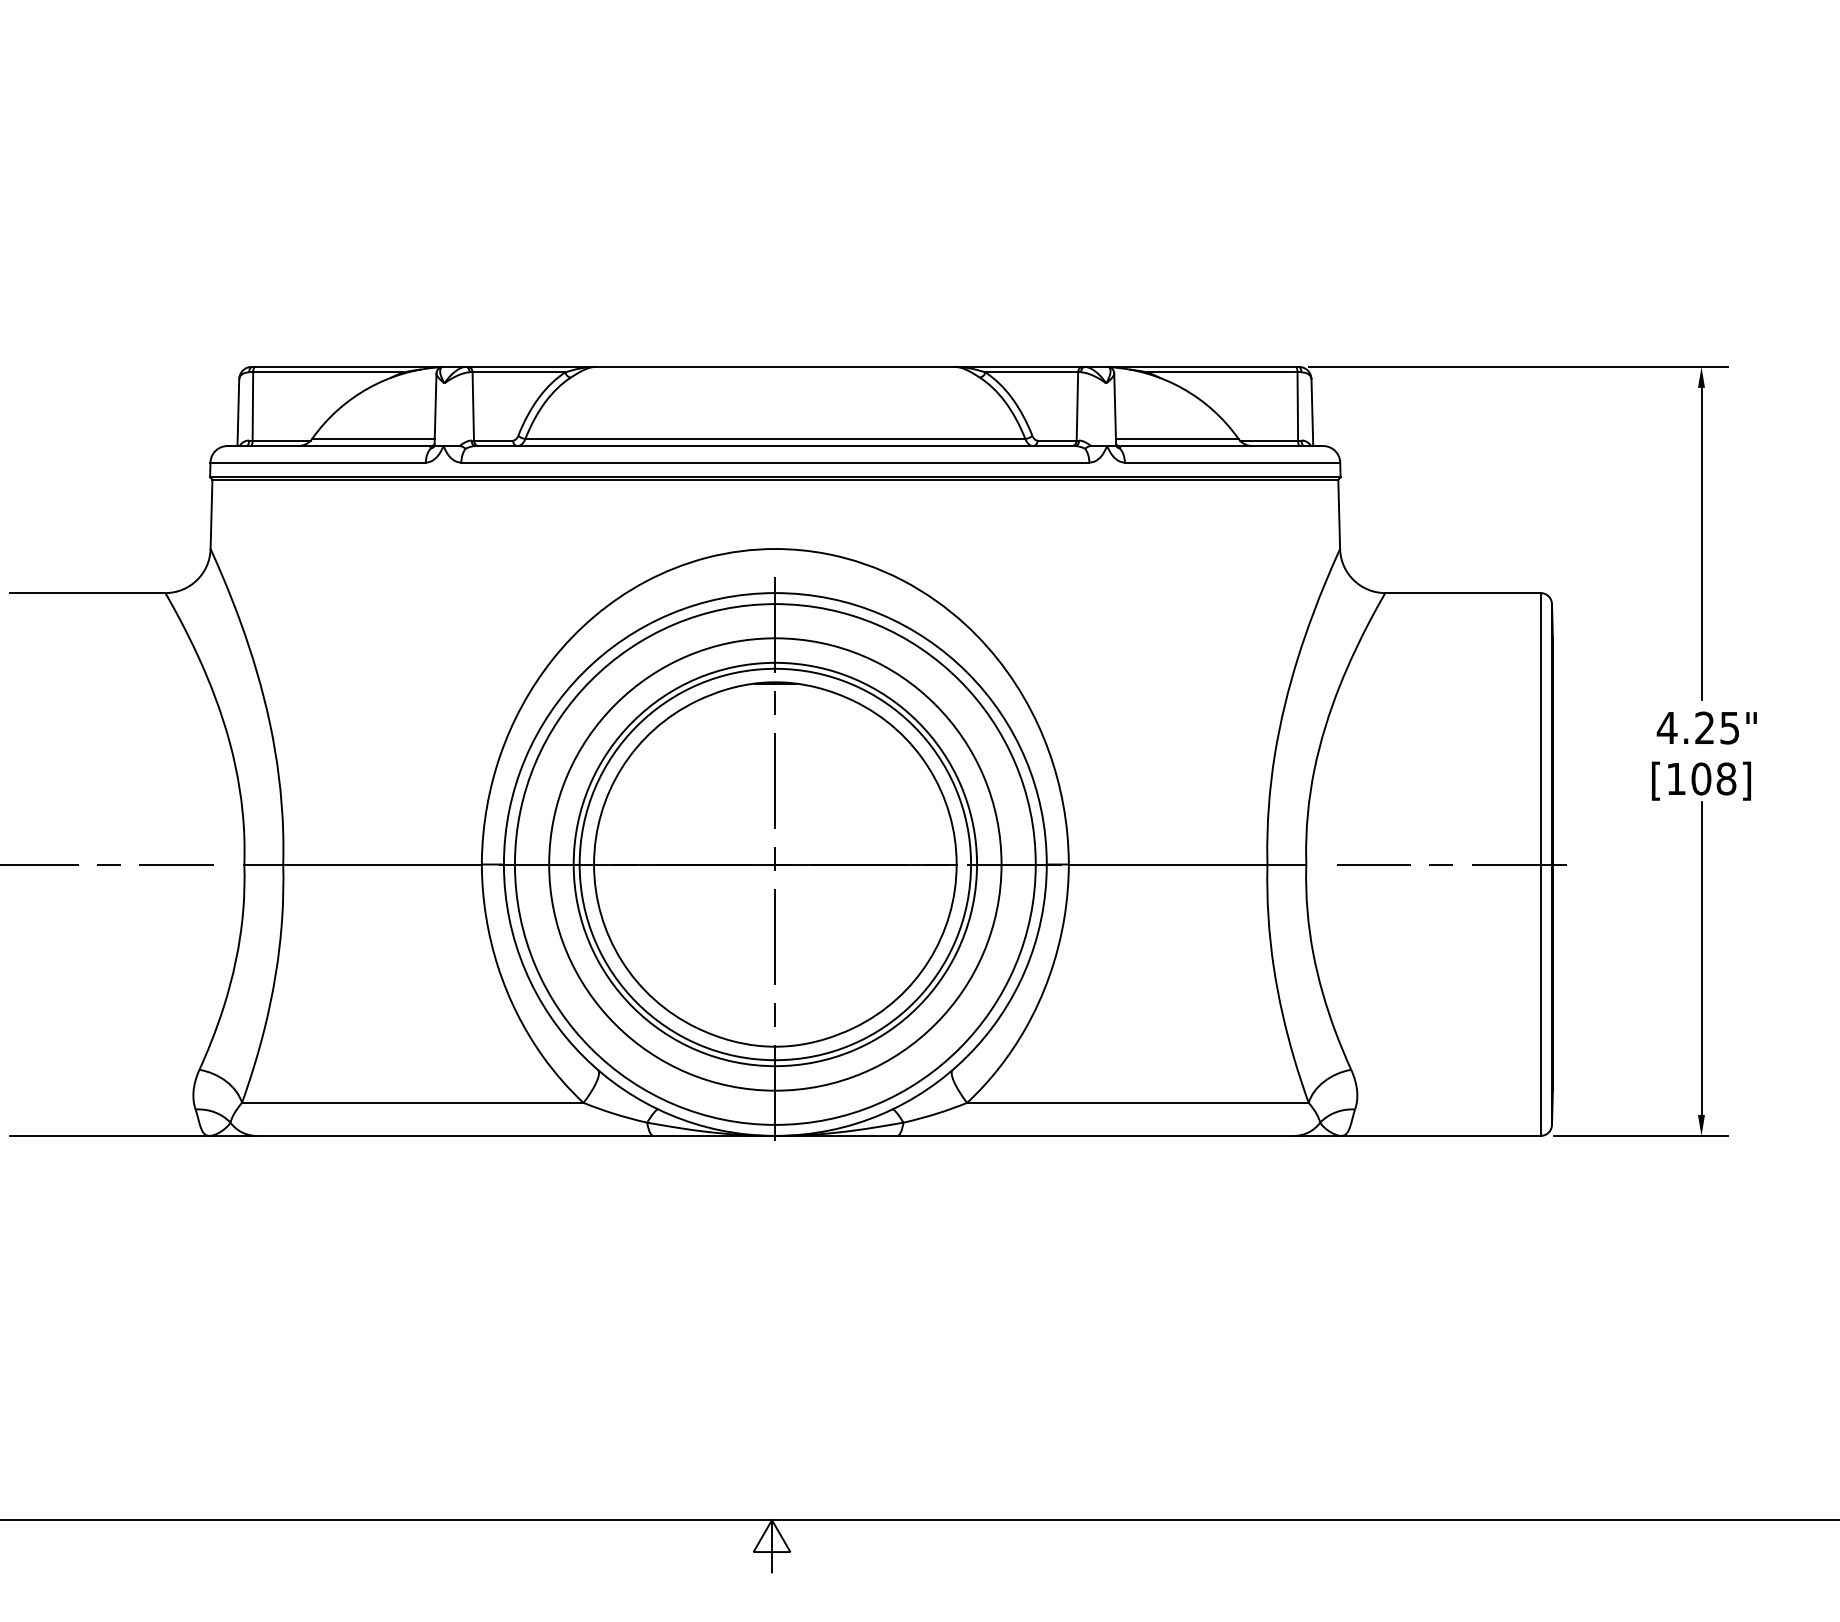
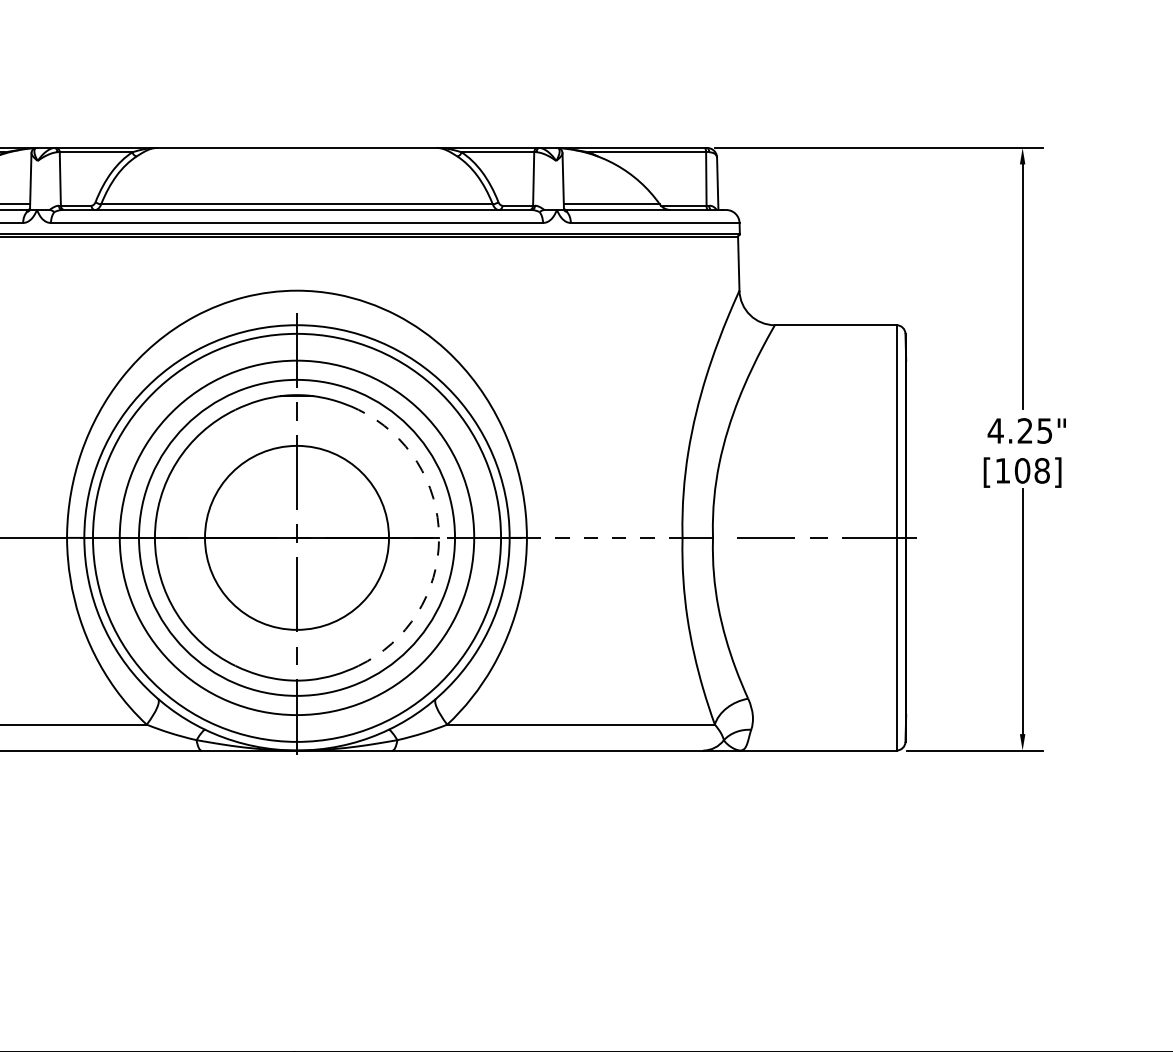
circle: (775, 864) -> (297, 537), size x0.6
arc: (956, 864) -> (438, 537), solid -> dashed
line: (1168, 864) -> (605, 537), solid -> dashed

